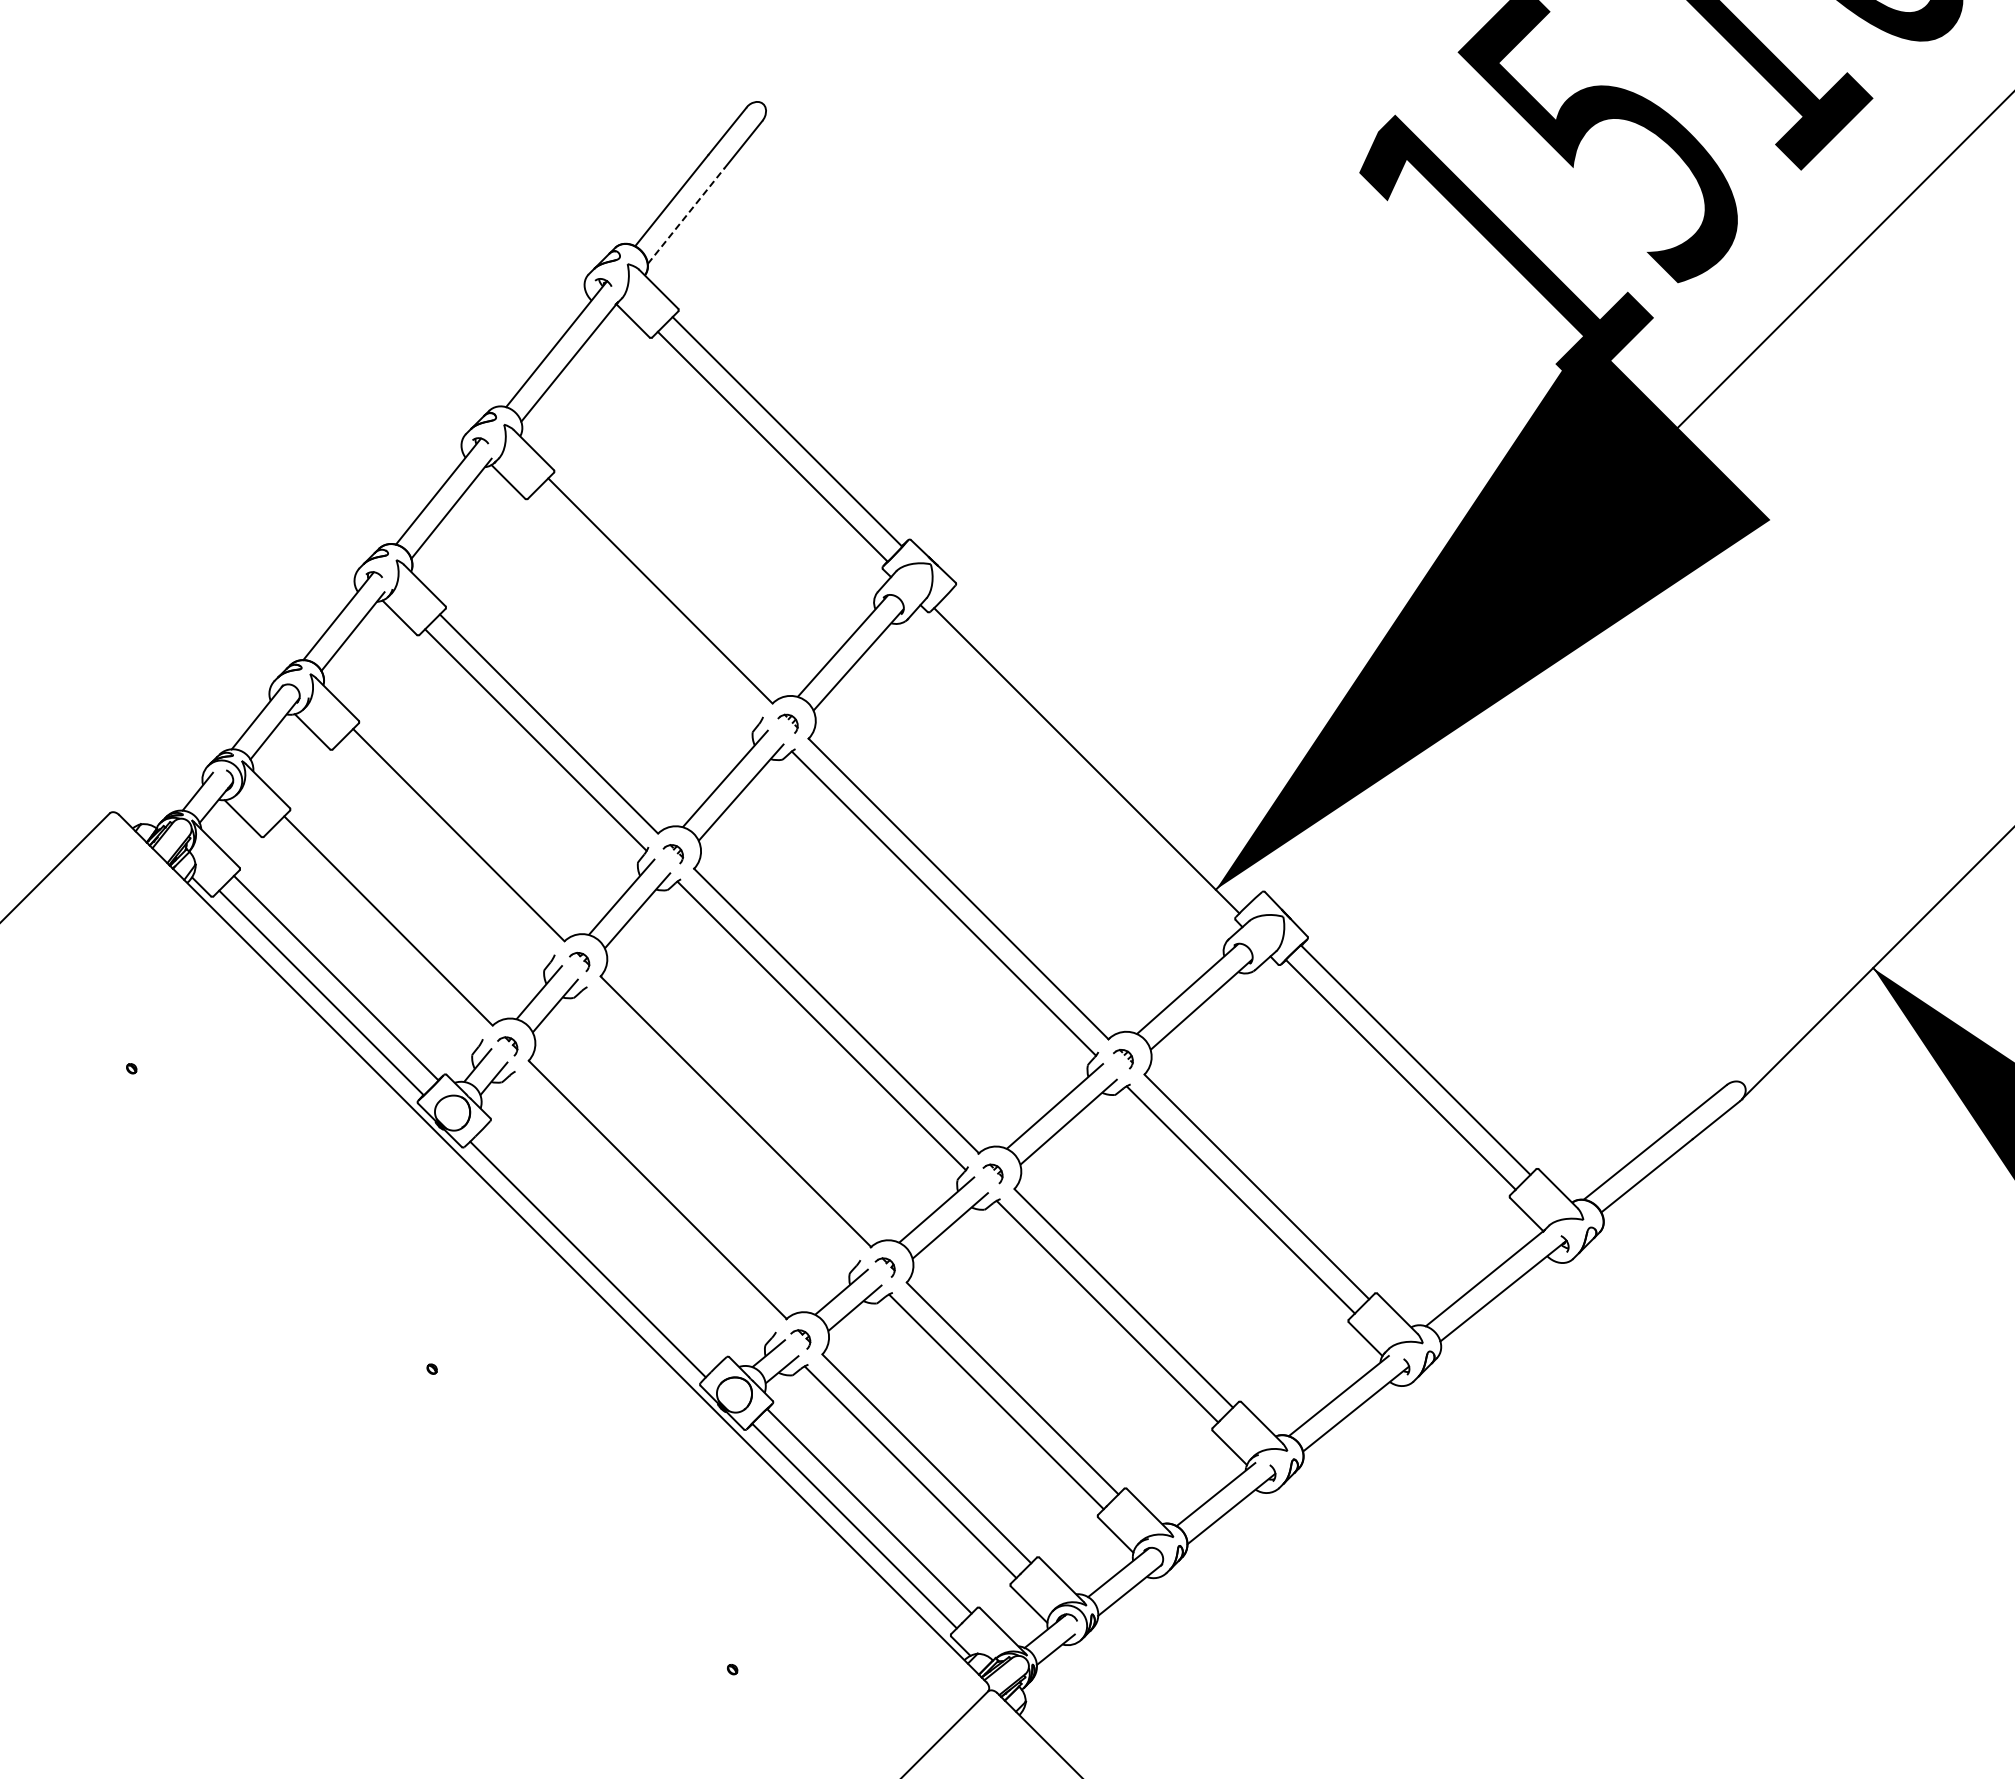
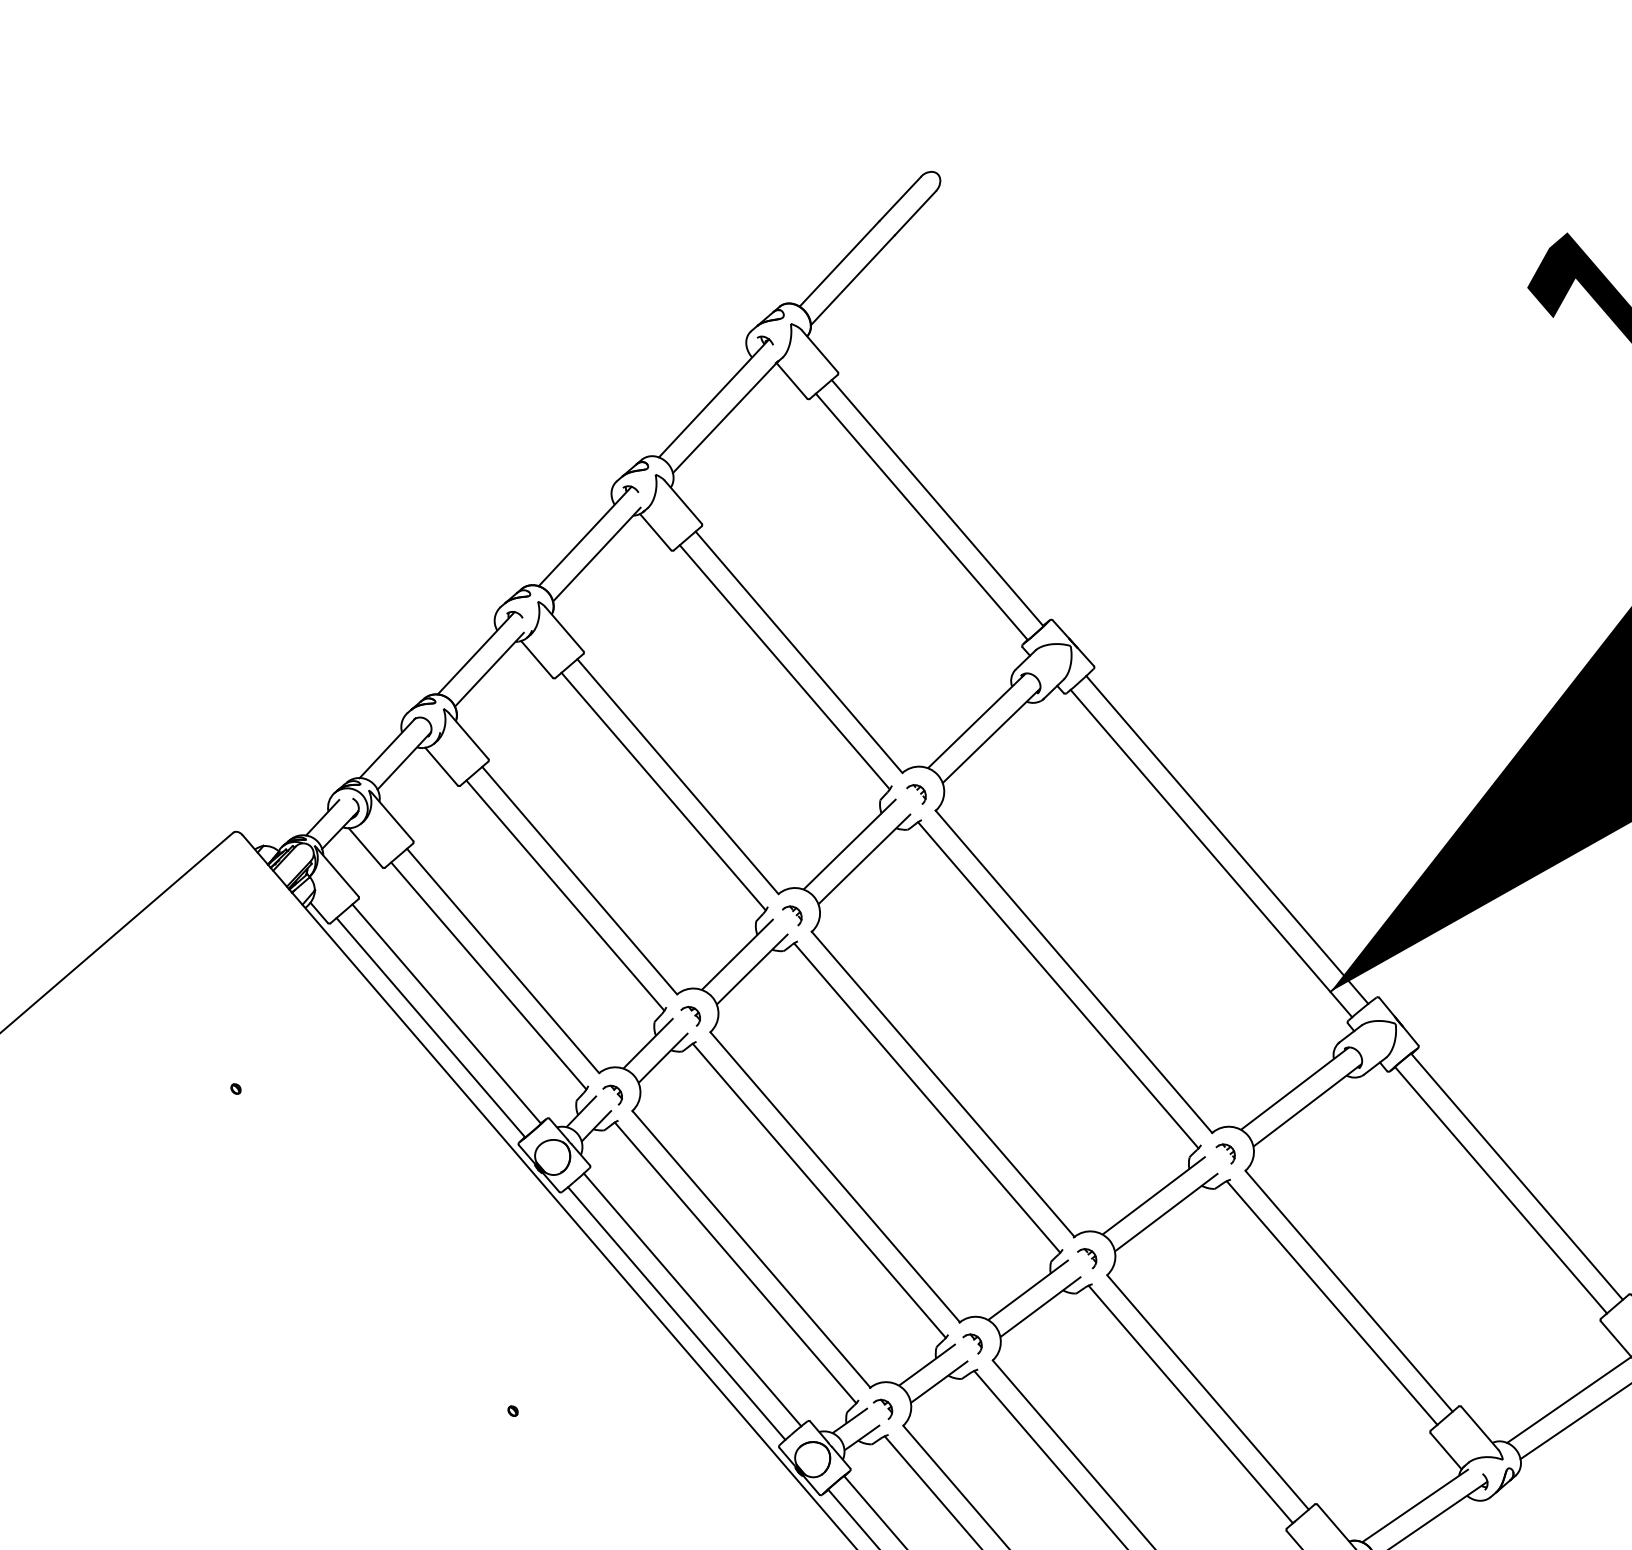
line: (686, 215) -> (853, 279), dashed -> solid
line: (647, 606) -> (784, 666), added
line: (1101, 745) -> (1227, 839), added
line: (445, 850) -> (565, 894), added
line: (375, 936) -> (488, 975), added
line: (720, 1126) -> (818, 1190), added
line: (642, 1204) -> (735, 1262), added
line: (602, 1244) -> (692, 1299), added

